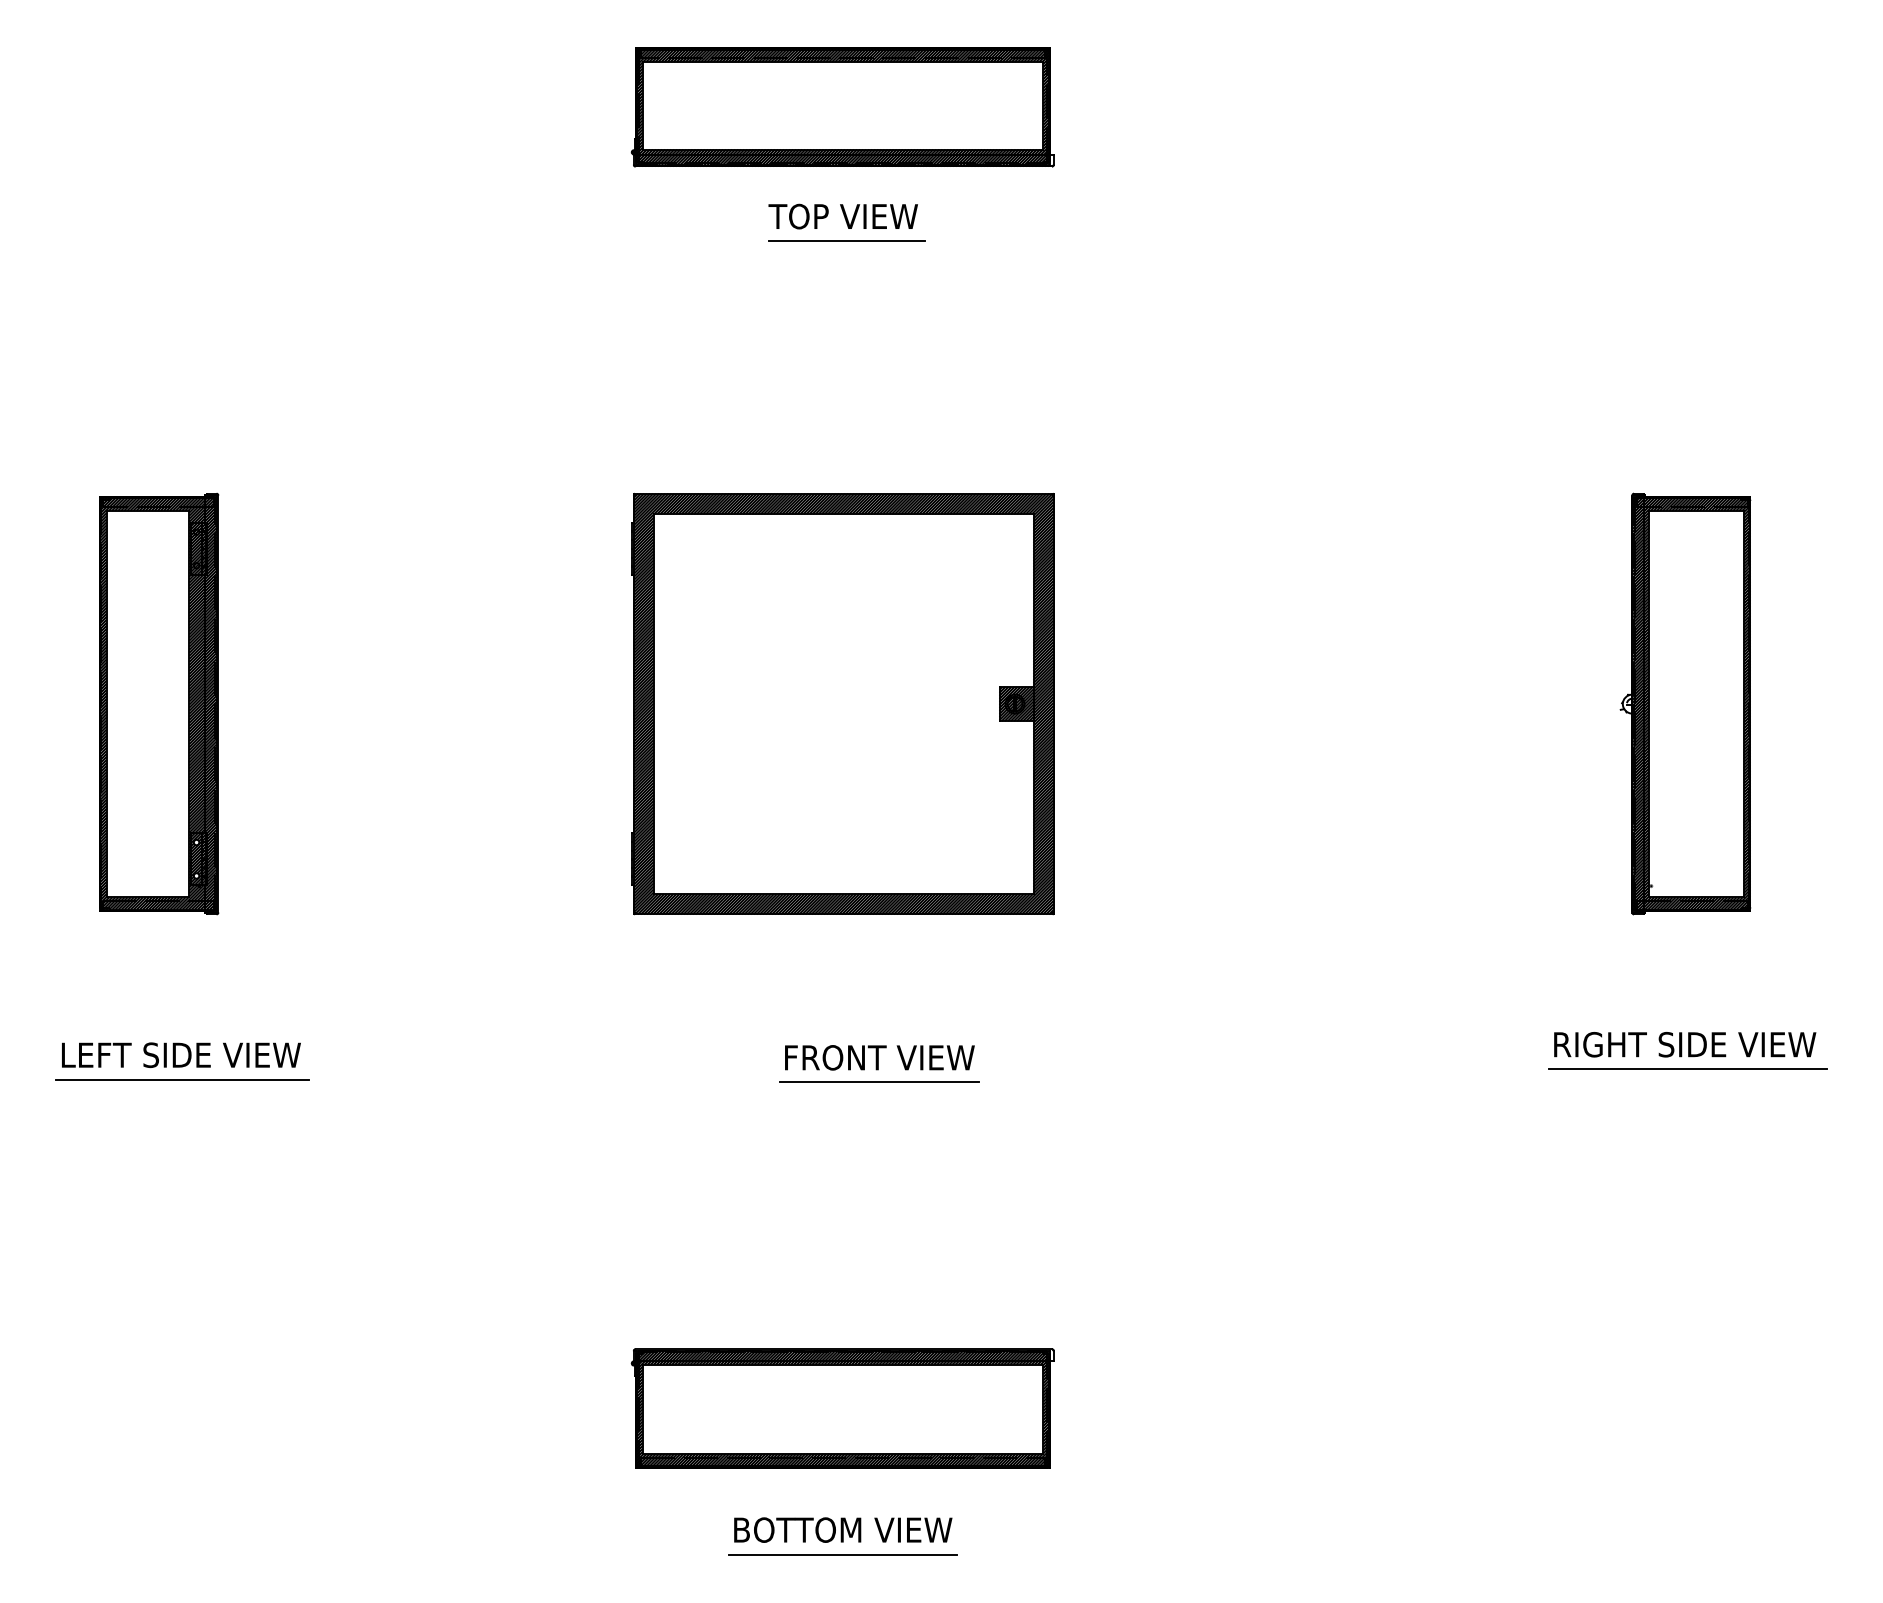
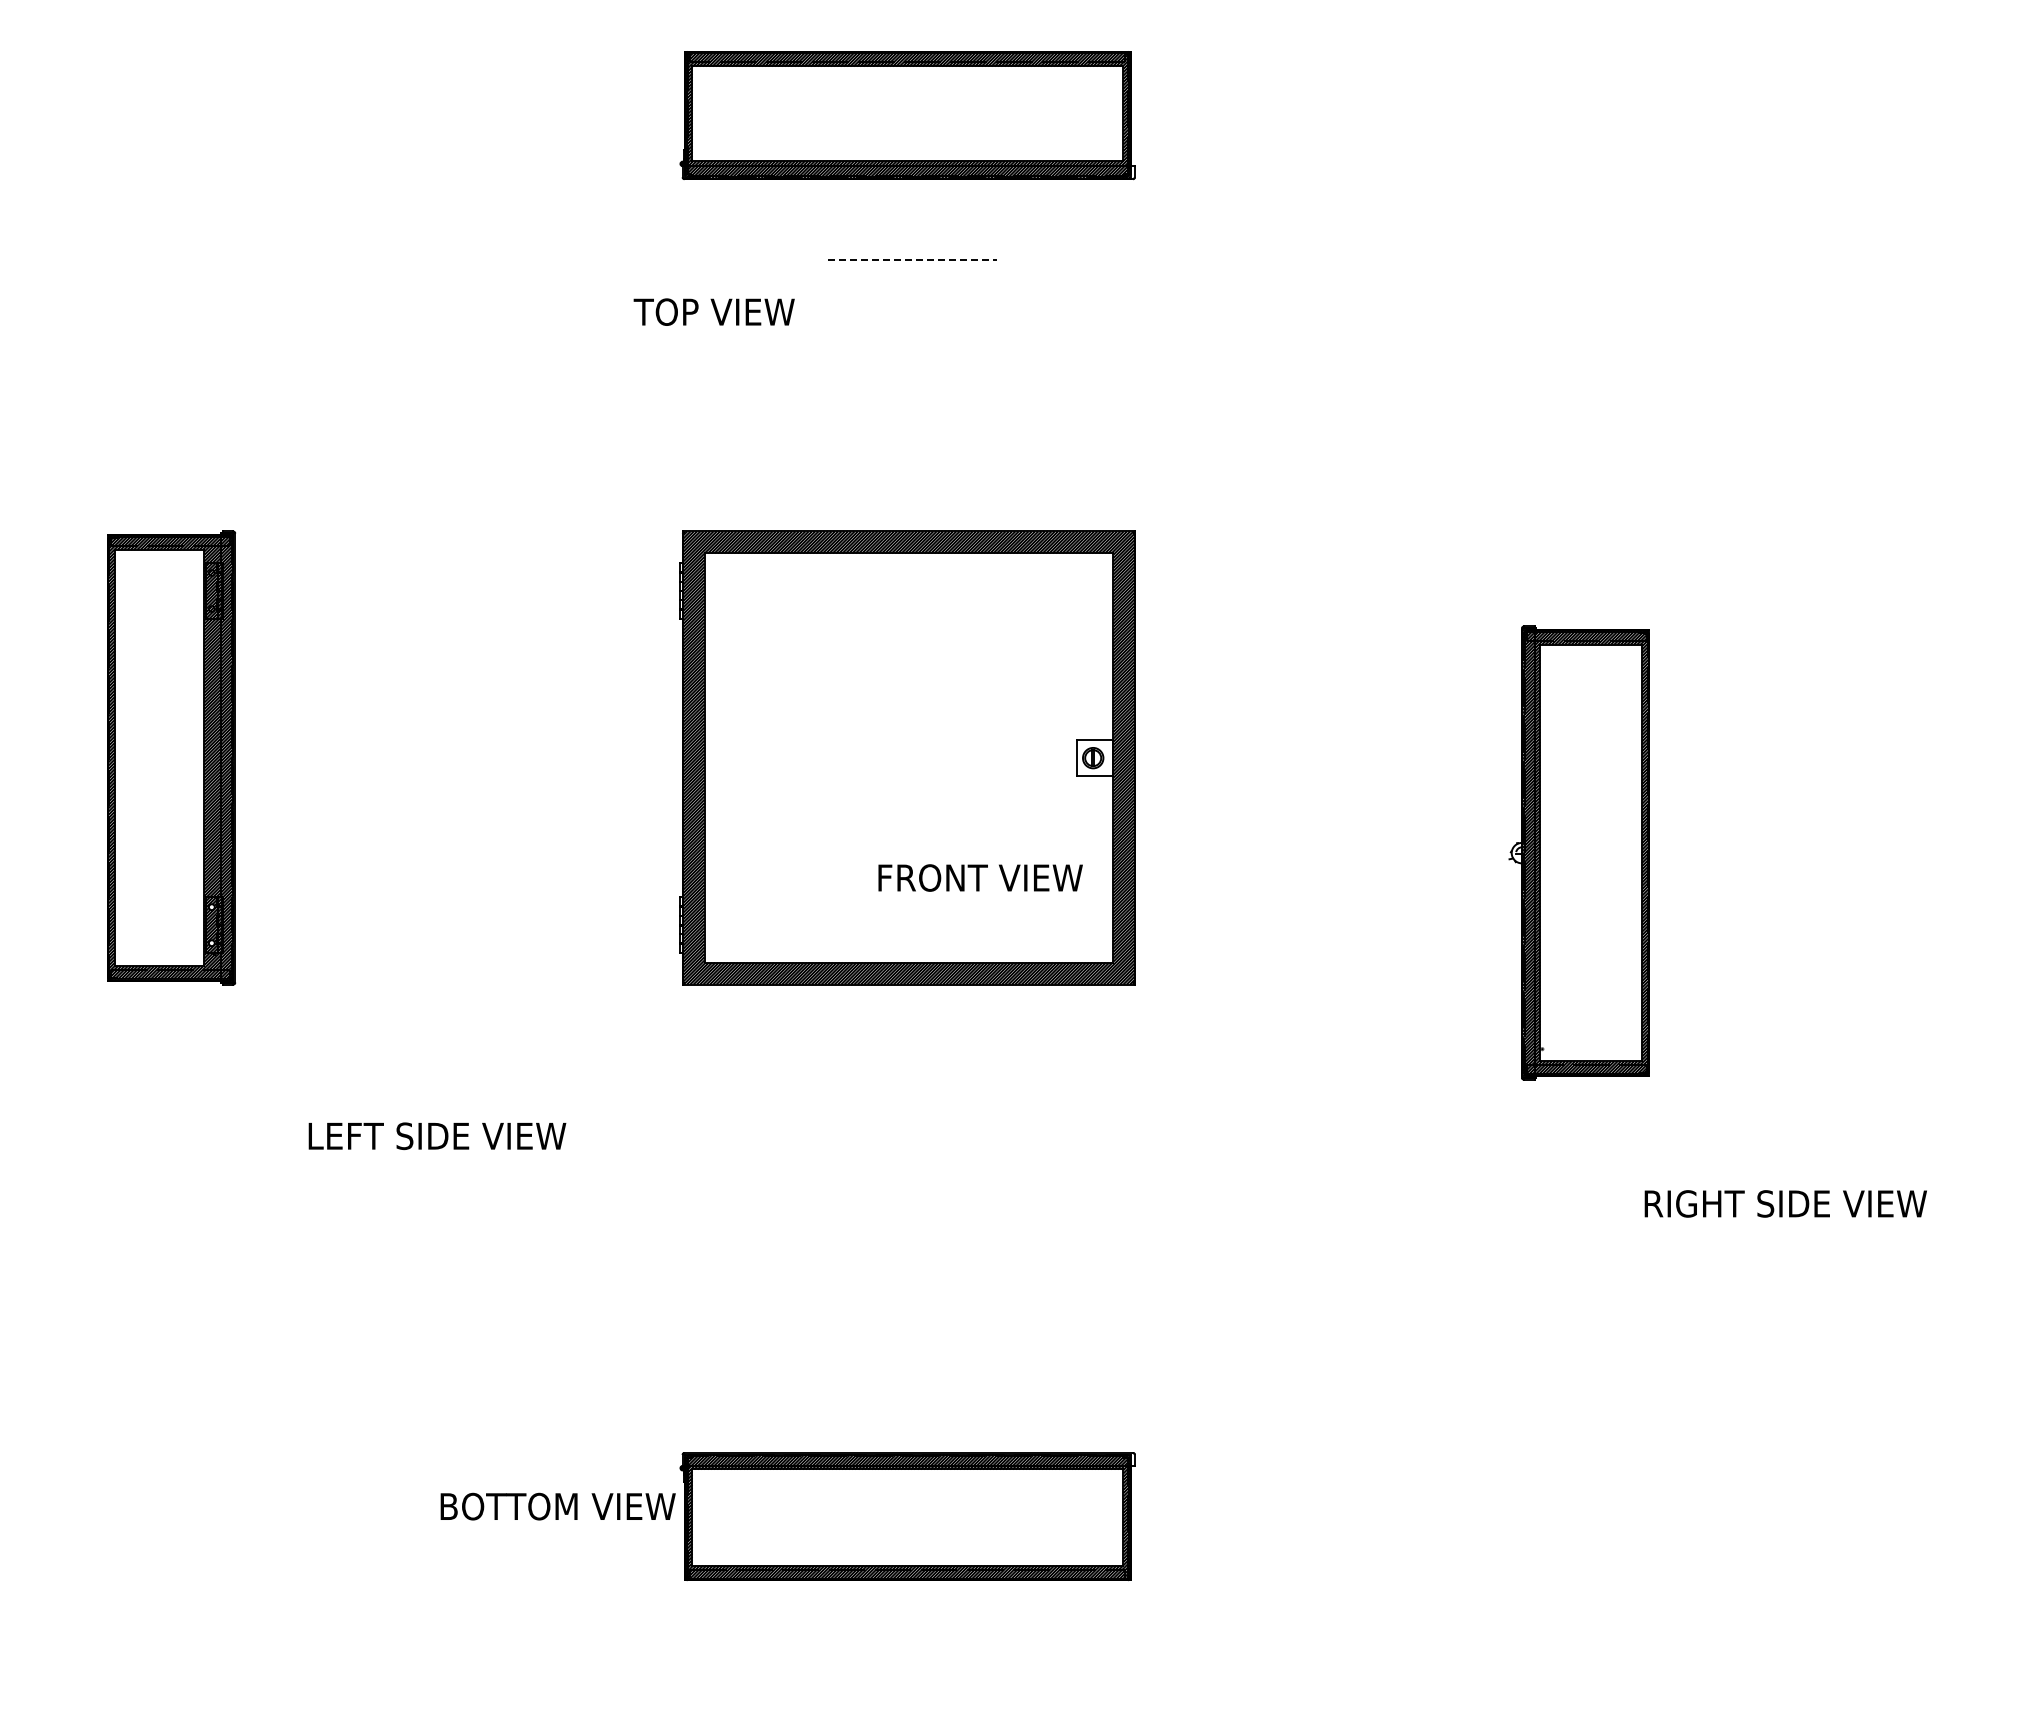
text: (842, 216) -> (713, 311), moved
line: (847, 241) -> (912, 259), solid -> dashed
hatch: (1016, 703) -> (1094, 757), removed
part: (1684, 703) -> (1578, 852), moved
text: (1684, 1044) -> (1785, 1203), moved
text: (181, 1055) -> (437, 1136), moved
text: (879, 1057) -> (980, 877), moved
line: (1687, 1069) -> (1817, 1151), removed
line: (182, 1079) -> (196, 1162), removed
line: (878, 1082) -> (946, 1165), removed
text: (842, 1529) -> (557, 1506), moved
line: (842, 1555) -> (907, 1674), removed

